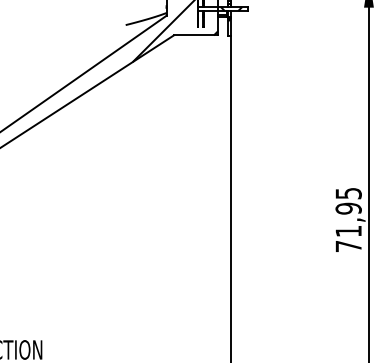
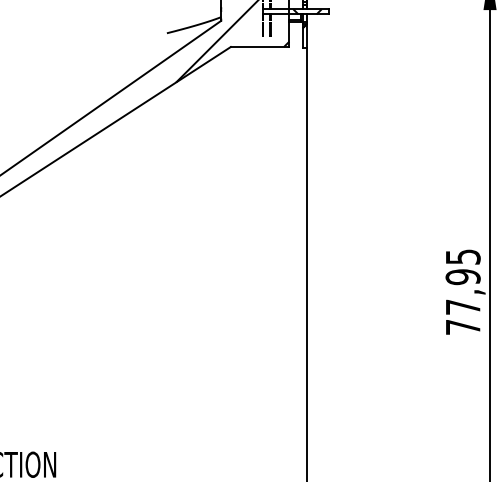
text: (348, 230) -> (463, 306), 71,95 -> 77,95

